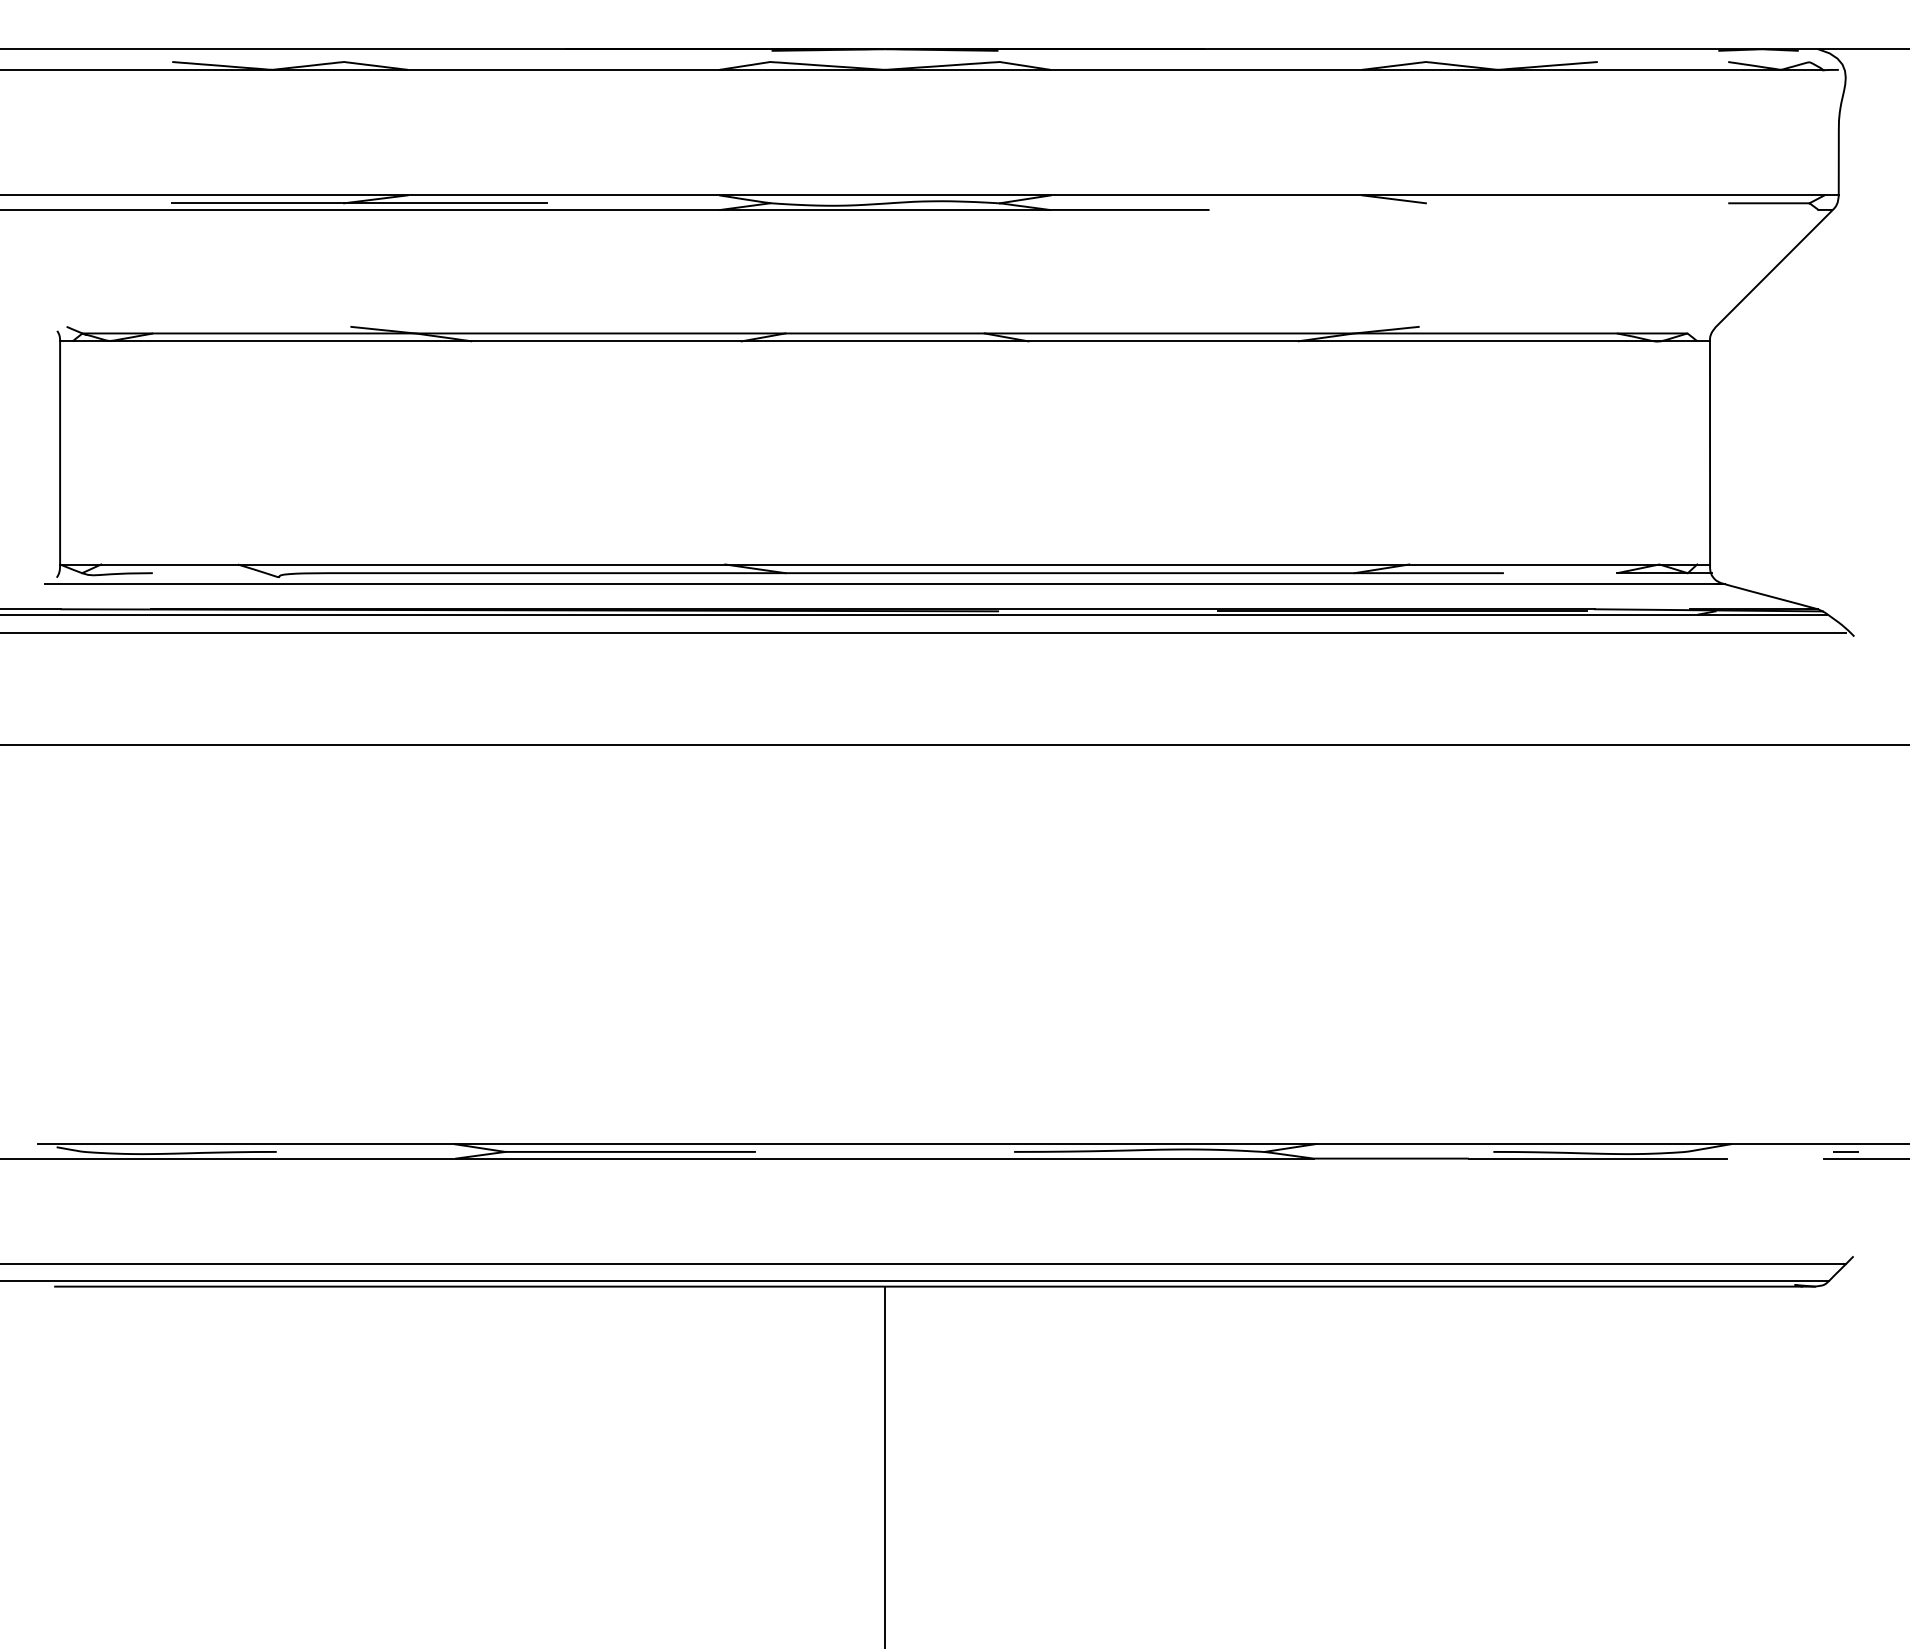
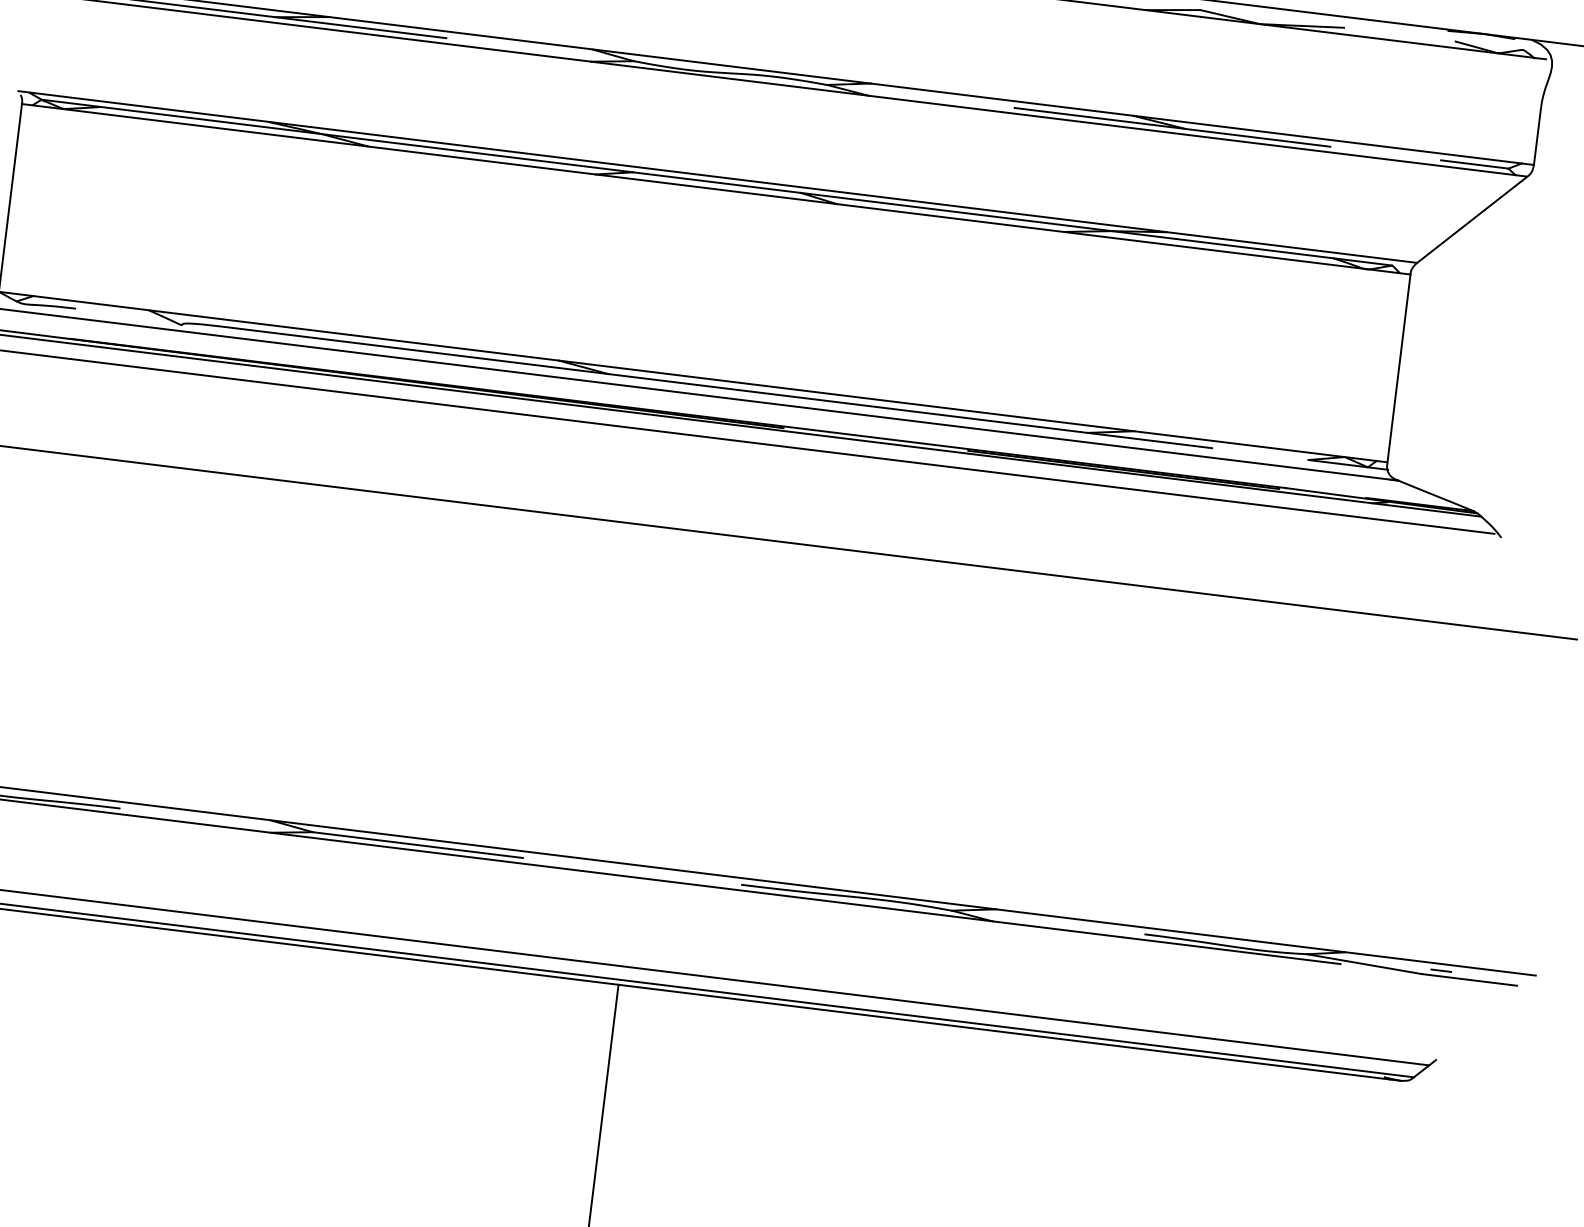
line: (1409, 203) -> (1171, 127), added
line: (1513, 209) -> (1258, 143), added
line: (885, 326) -> (718, 176), added
line: (1754, 1154) -> (1363, 963), added

